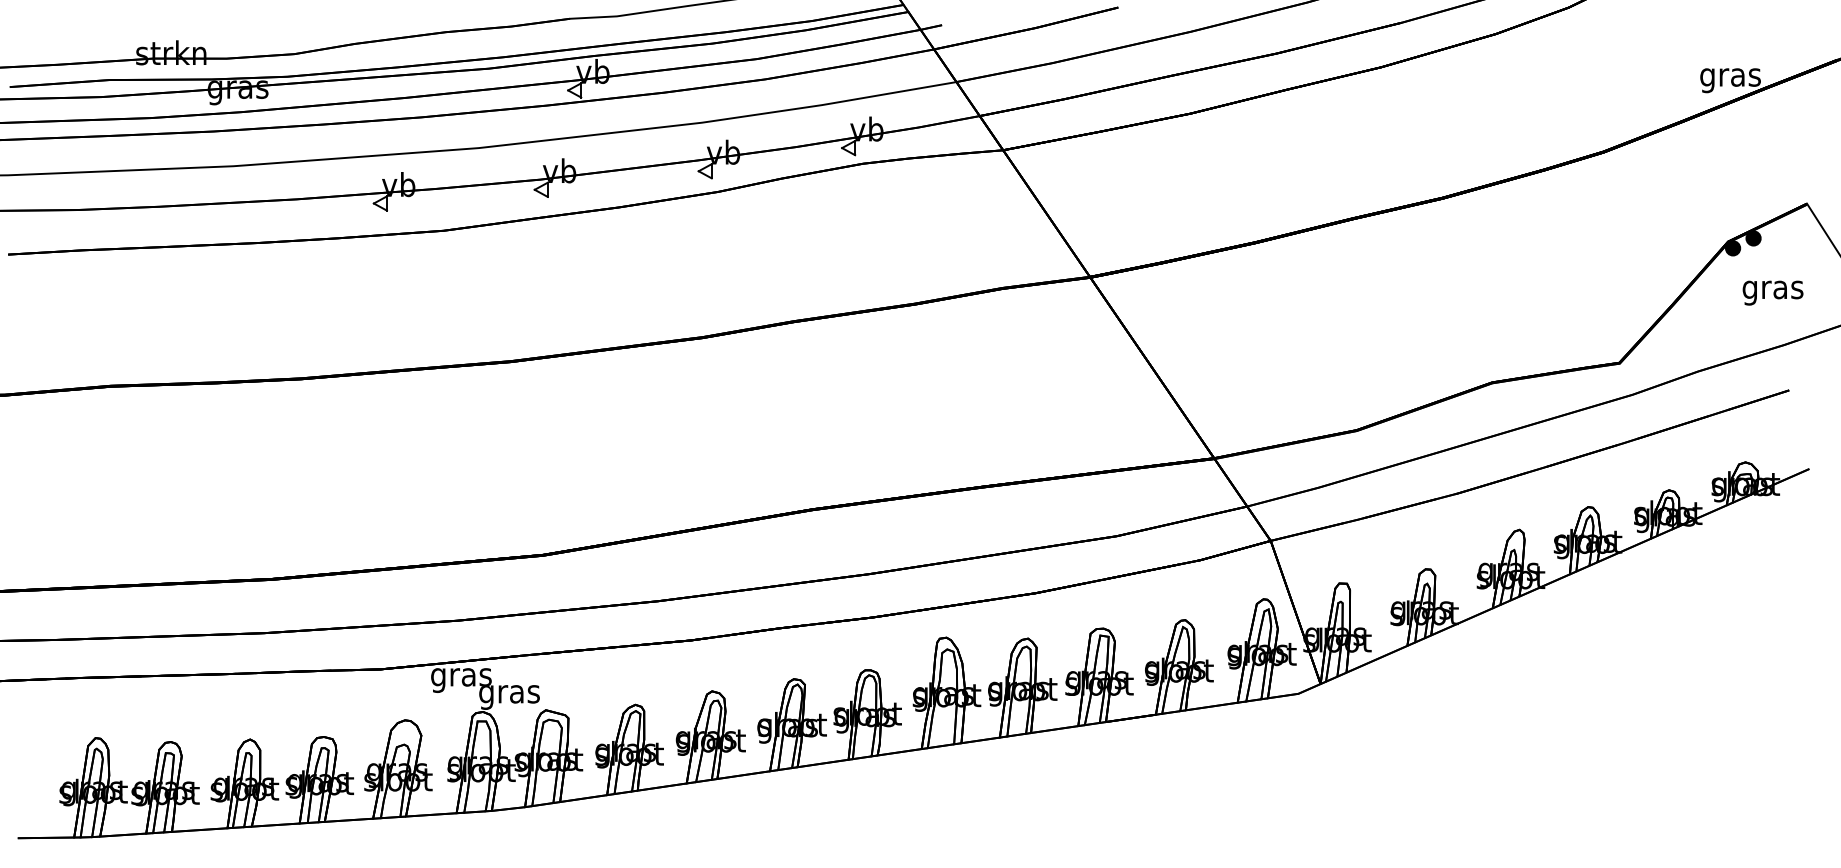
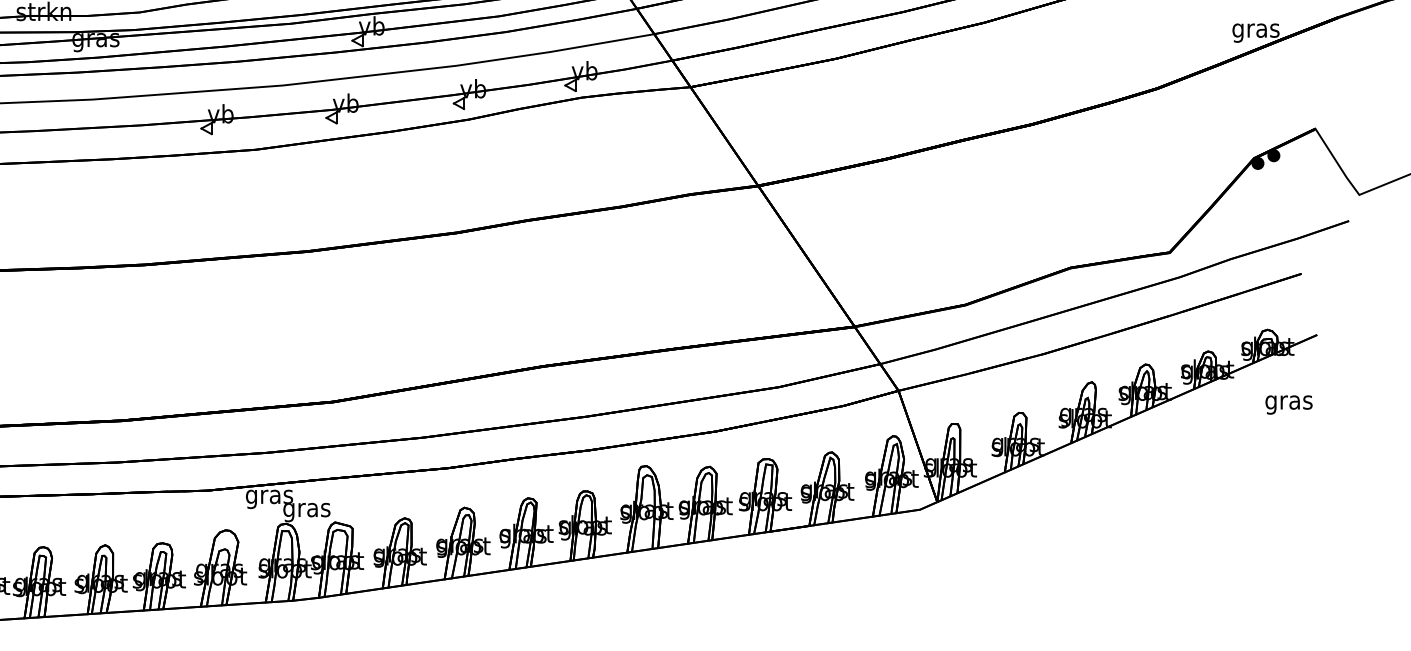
text: (1772, 292) -> (1288, 404), moved

